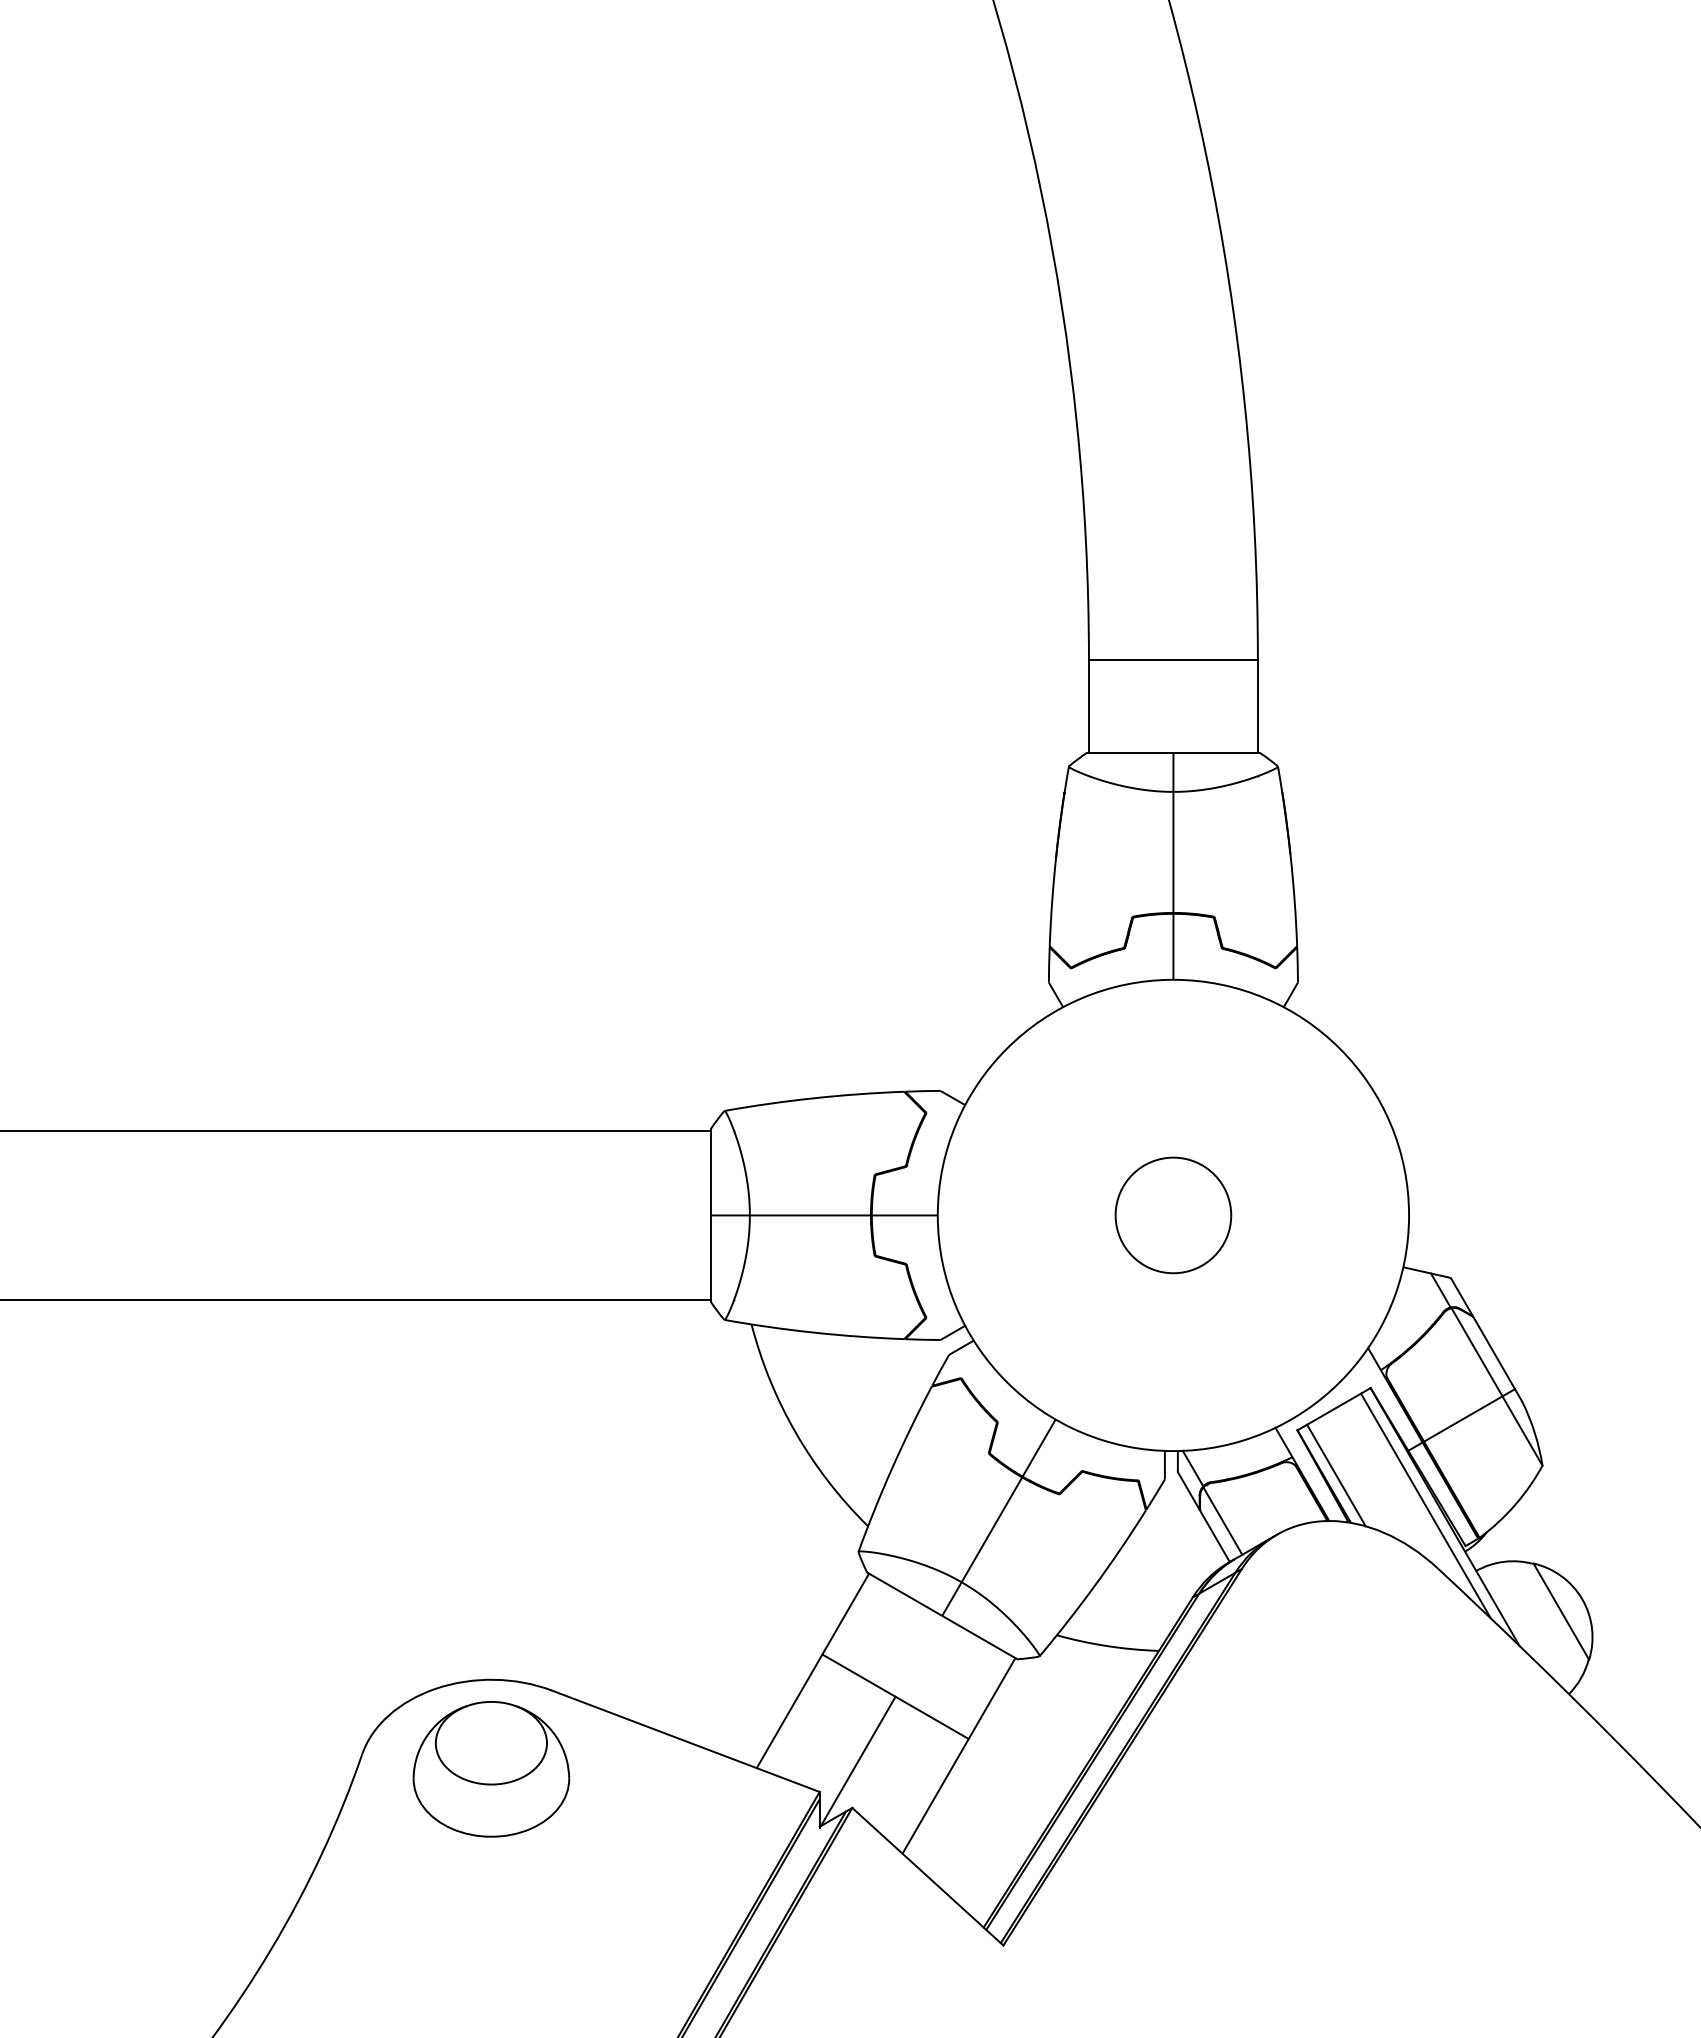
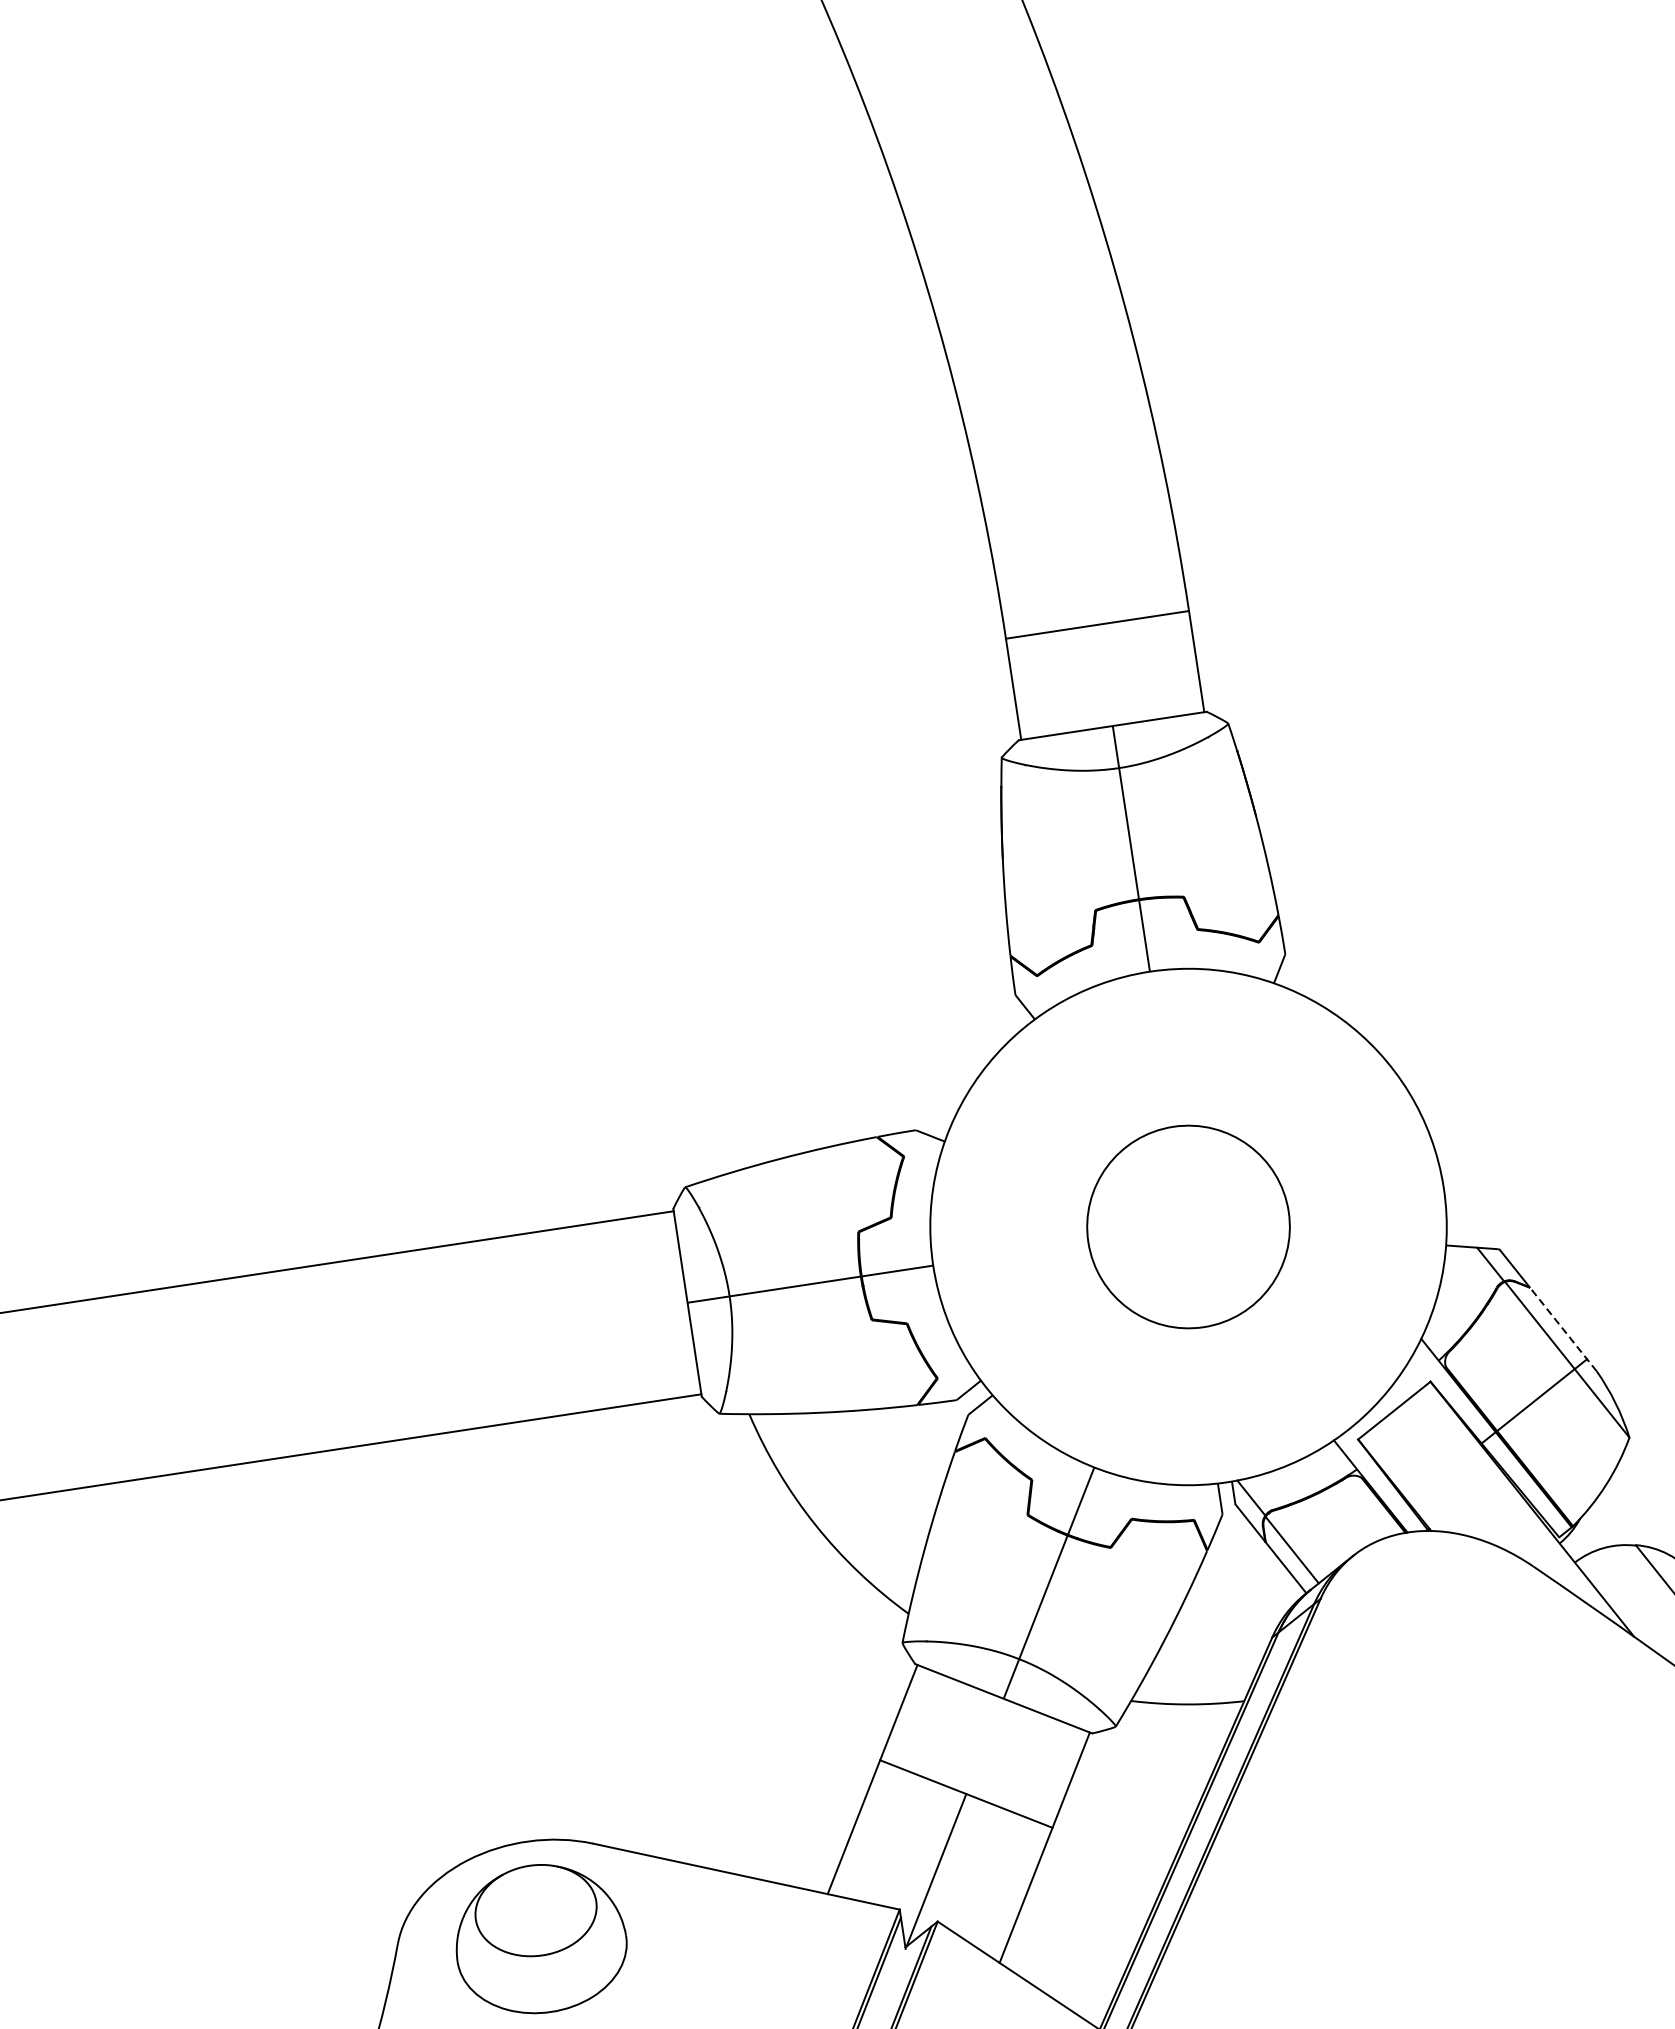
circle: (1173, 1215) -> (1188, 1227), size x1.6
line: (1497, 1359) -> (1563, 1329), solid -> dashed
line: (1336, 1475) -> (1407, 1482), removed
line: (1425, 1505) -> (1509, 1499), removed

